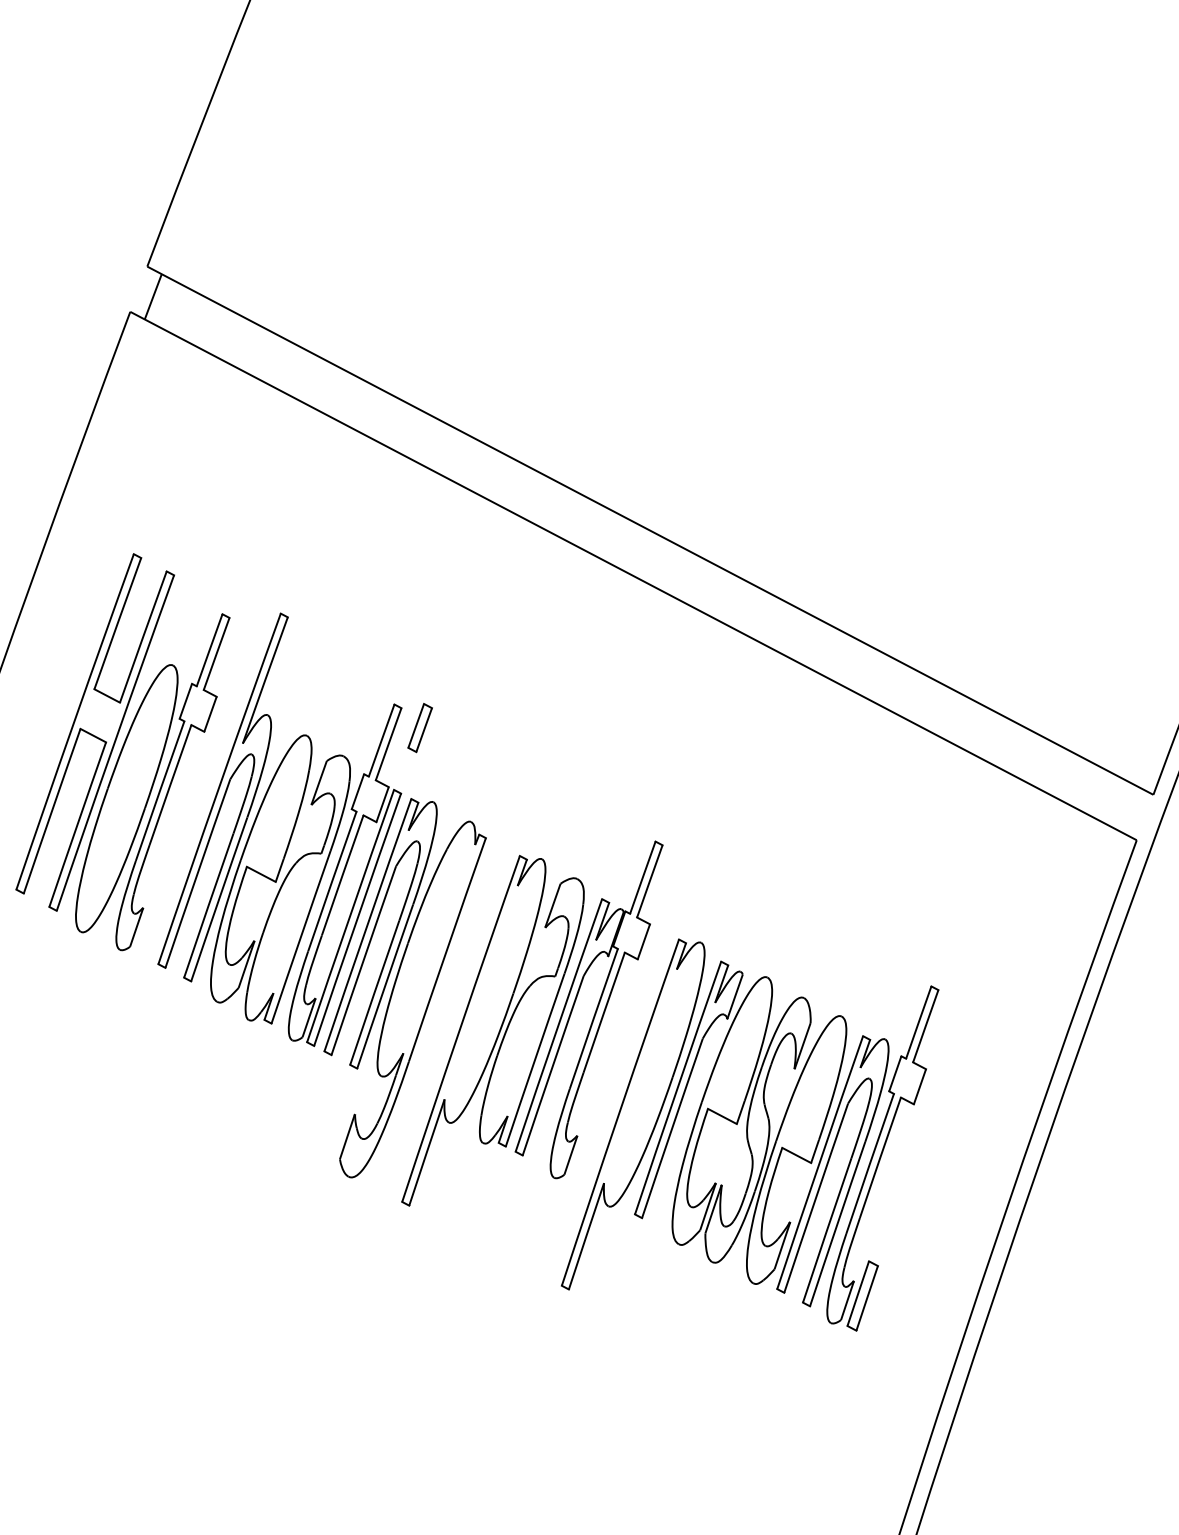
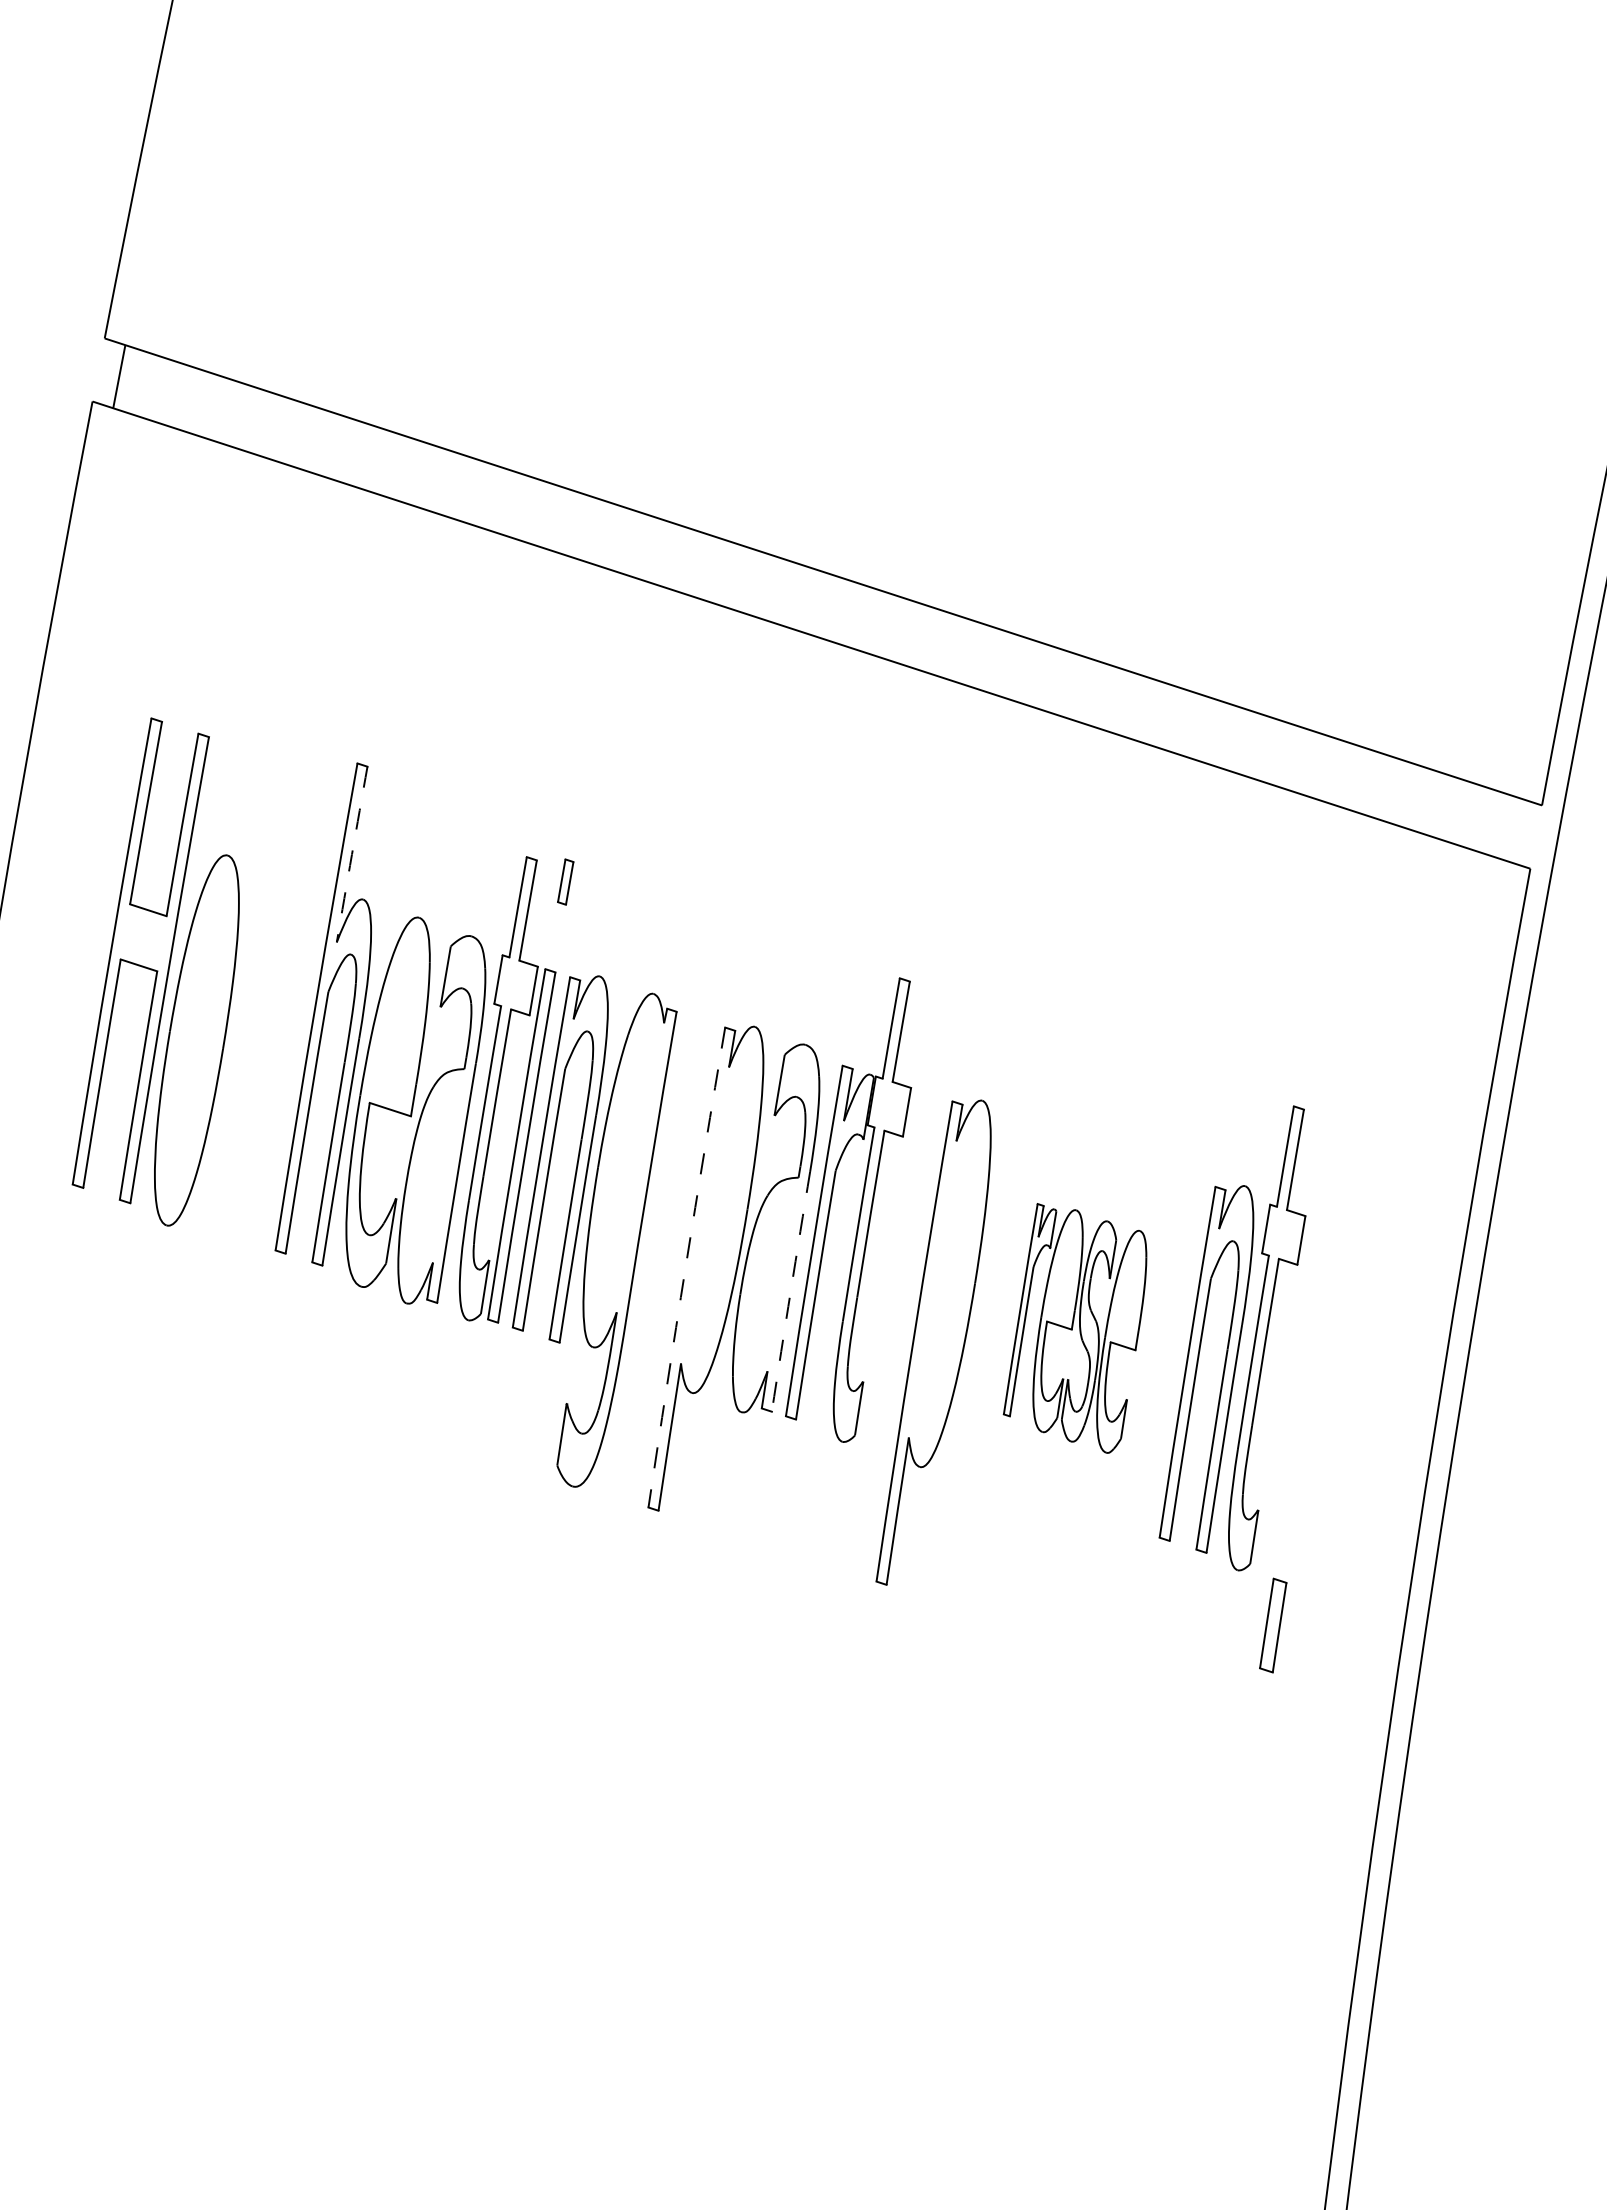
arc: (264, 680) -> (351, 854), solid -> dashed
part: (420, 727) -> (565, 881), size x0.7
part: (171, 781) -> (252, 1008), removed
arc: (460, 1028) -> (685, 1267), solid -> dashed
arc: (534, 1059) -> (790, 1291), solid -> dashed
part: (740, 1123) -> (1074, 1328), size x0.6
part: (862, 1295) -> (1273, 1625), moved

